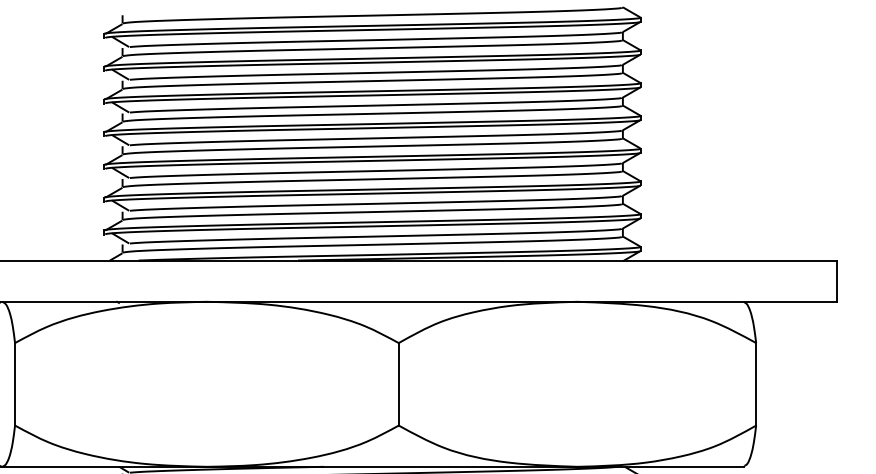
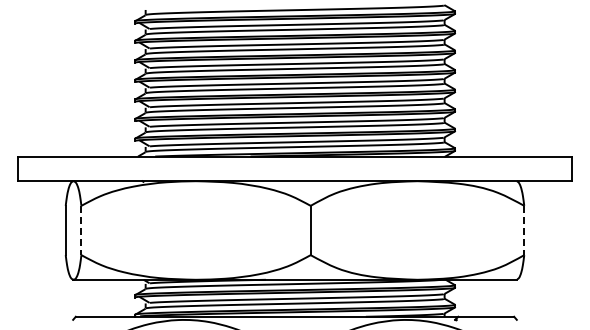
line: (15, 384) -> (81, 230), solid -> dashed
line: (756, 384) -> (524, 230), solid -> dashed

